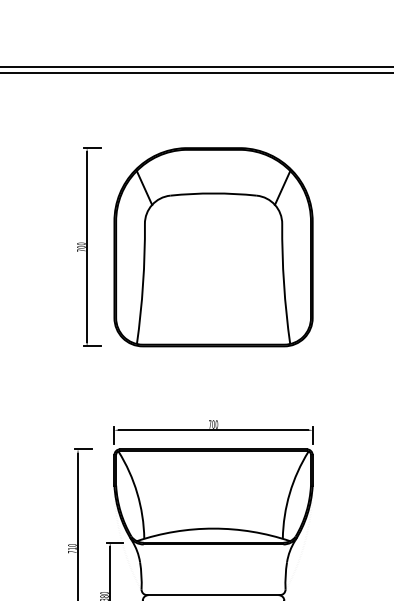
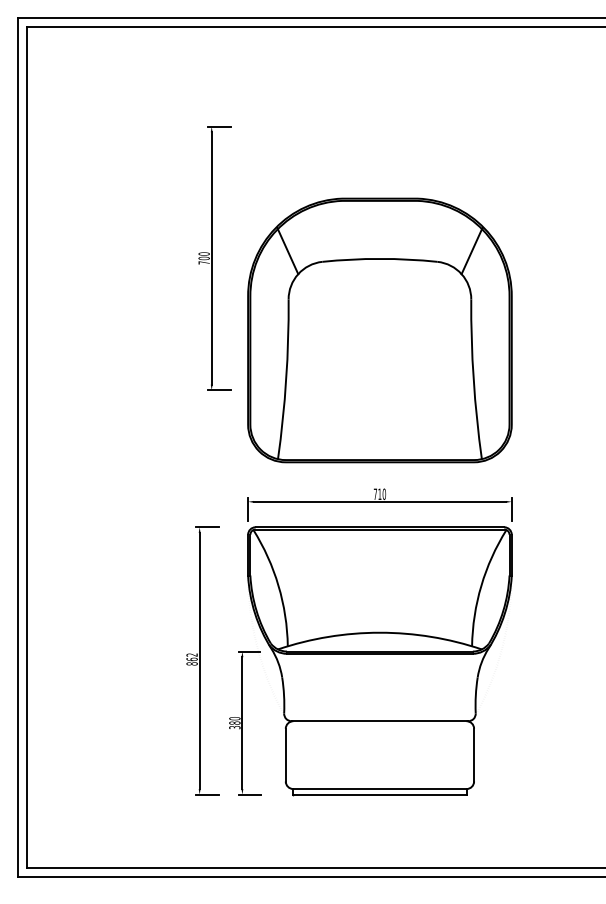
part: (213, 247) -> (379, 330), moved
text: (213, 423) -> (379, 493), 700 -> 710
text: (71, 548) -> (191, 659), 710 -> 862

